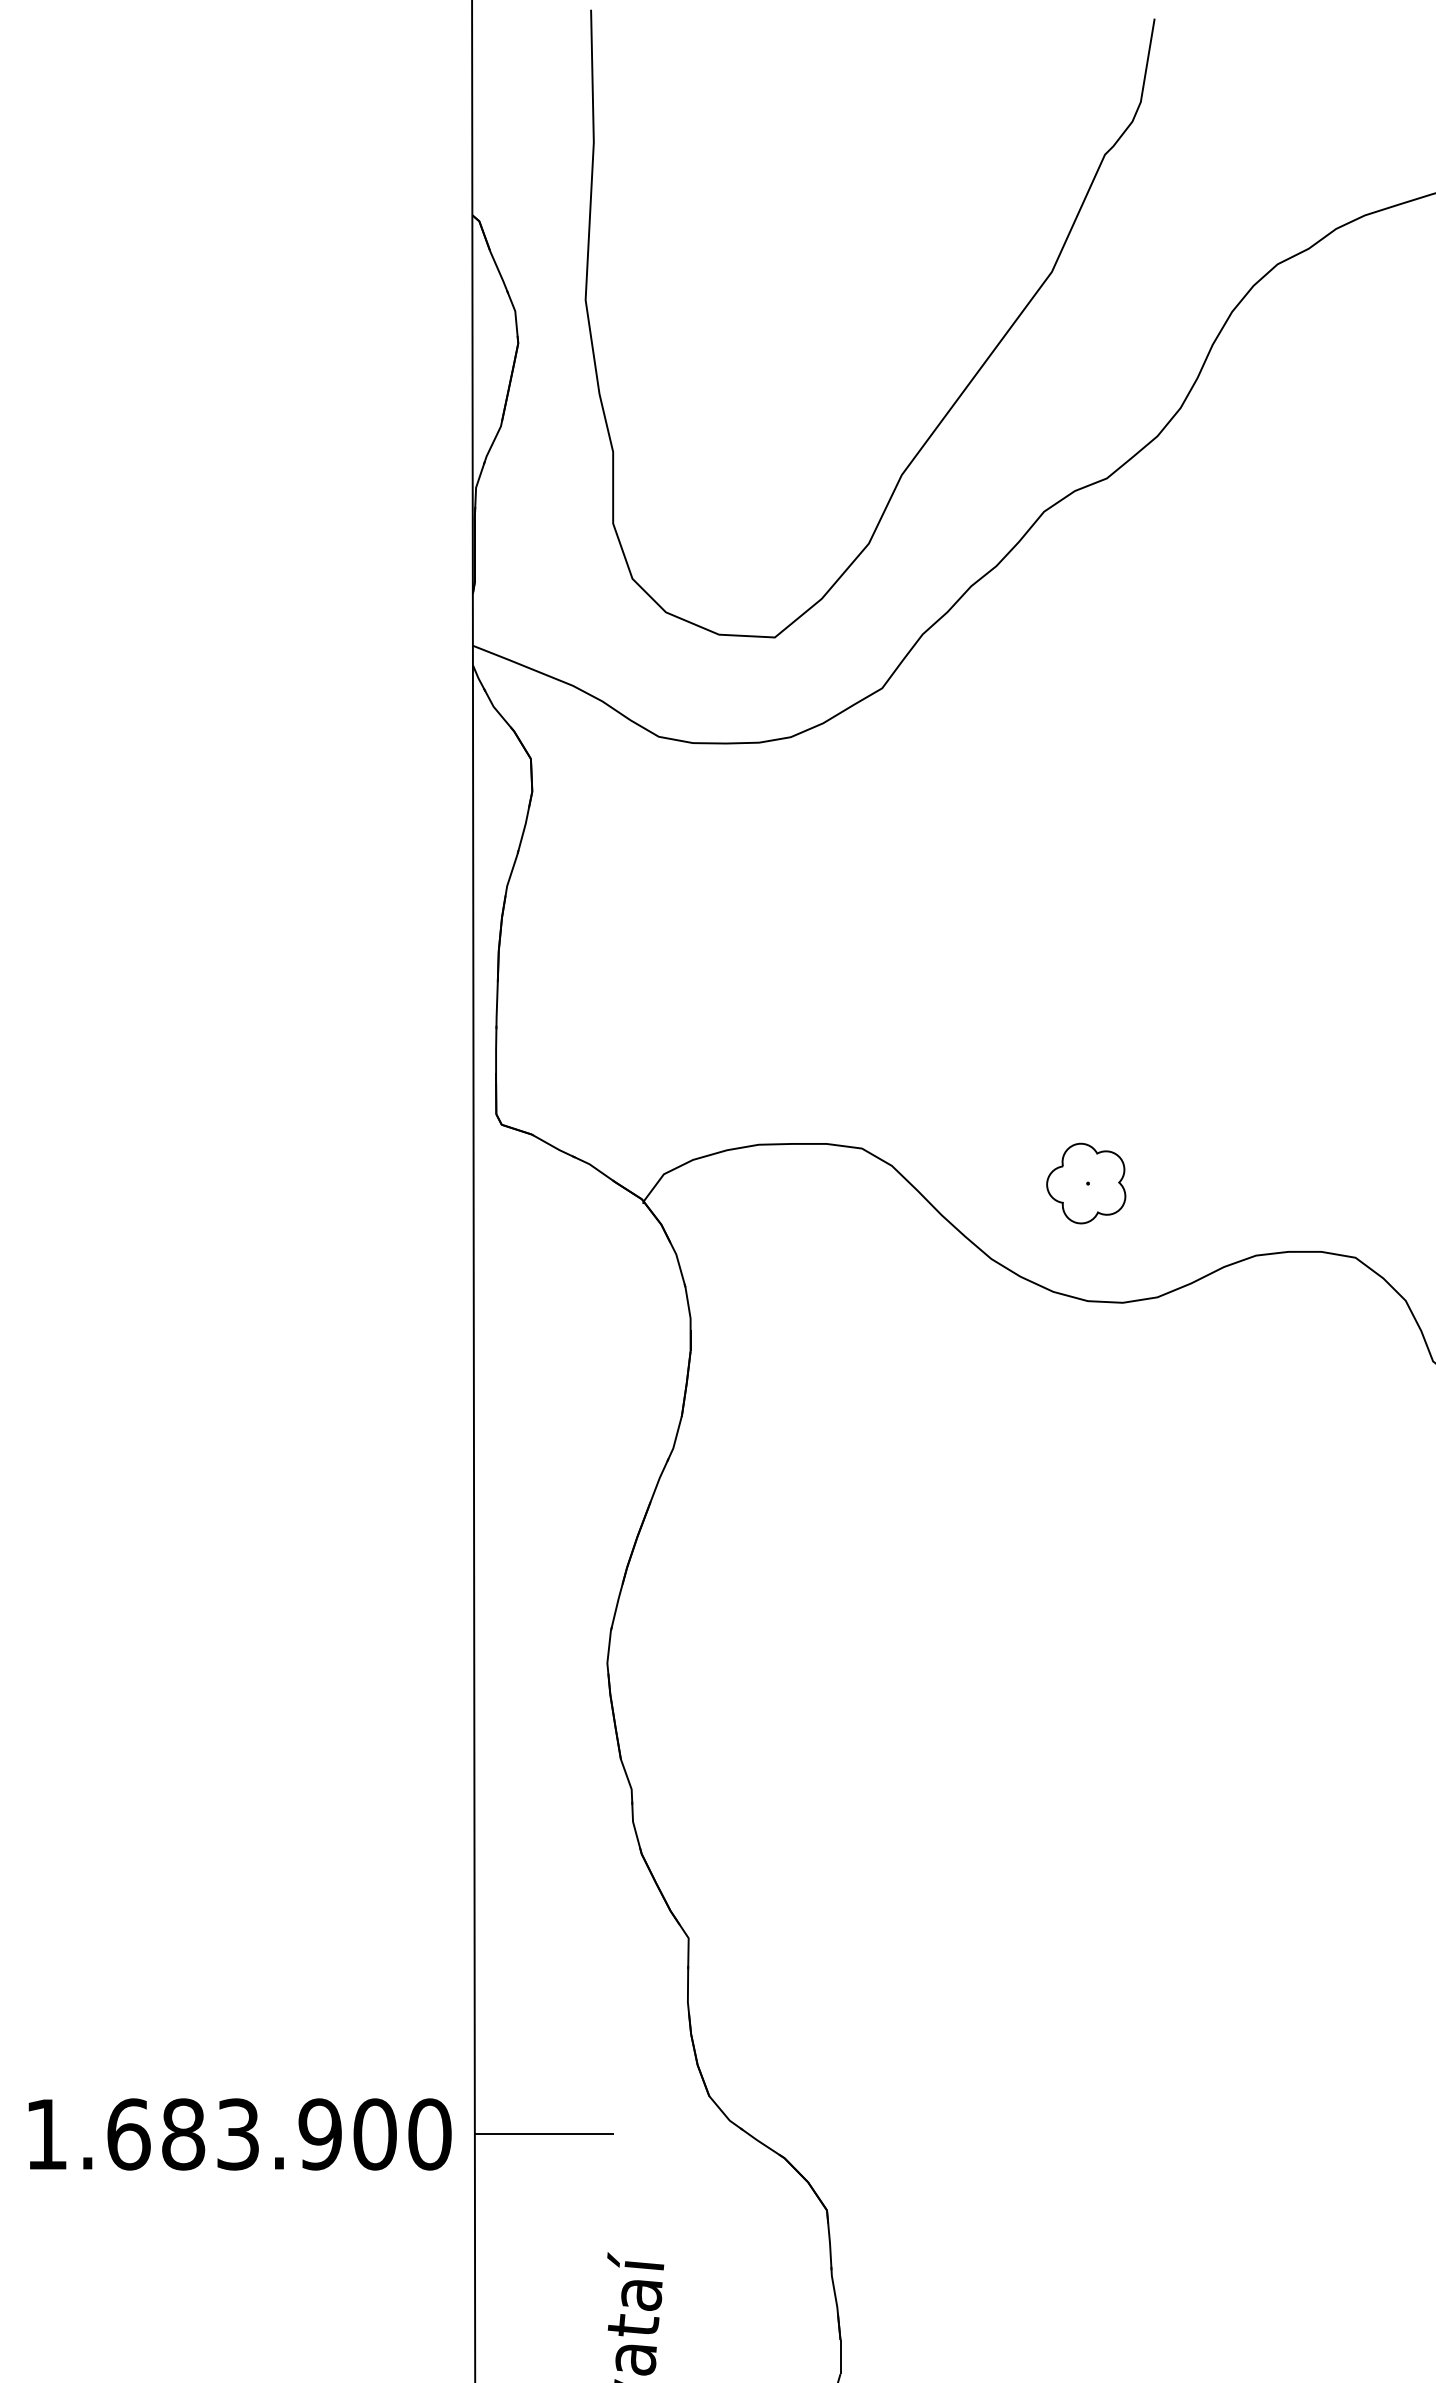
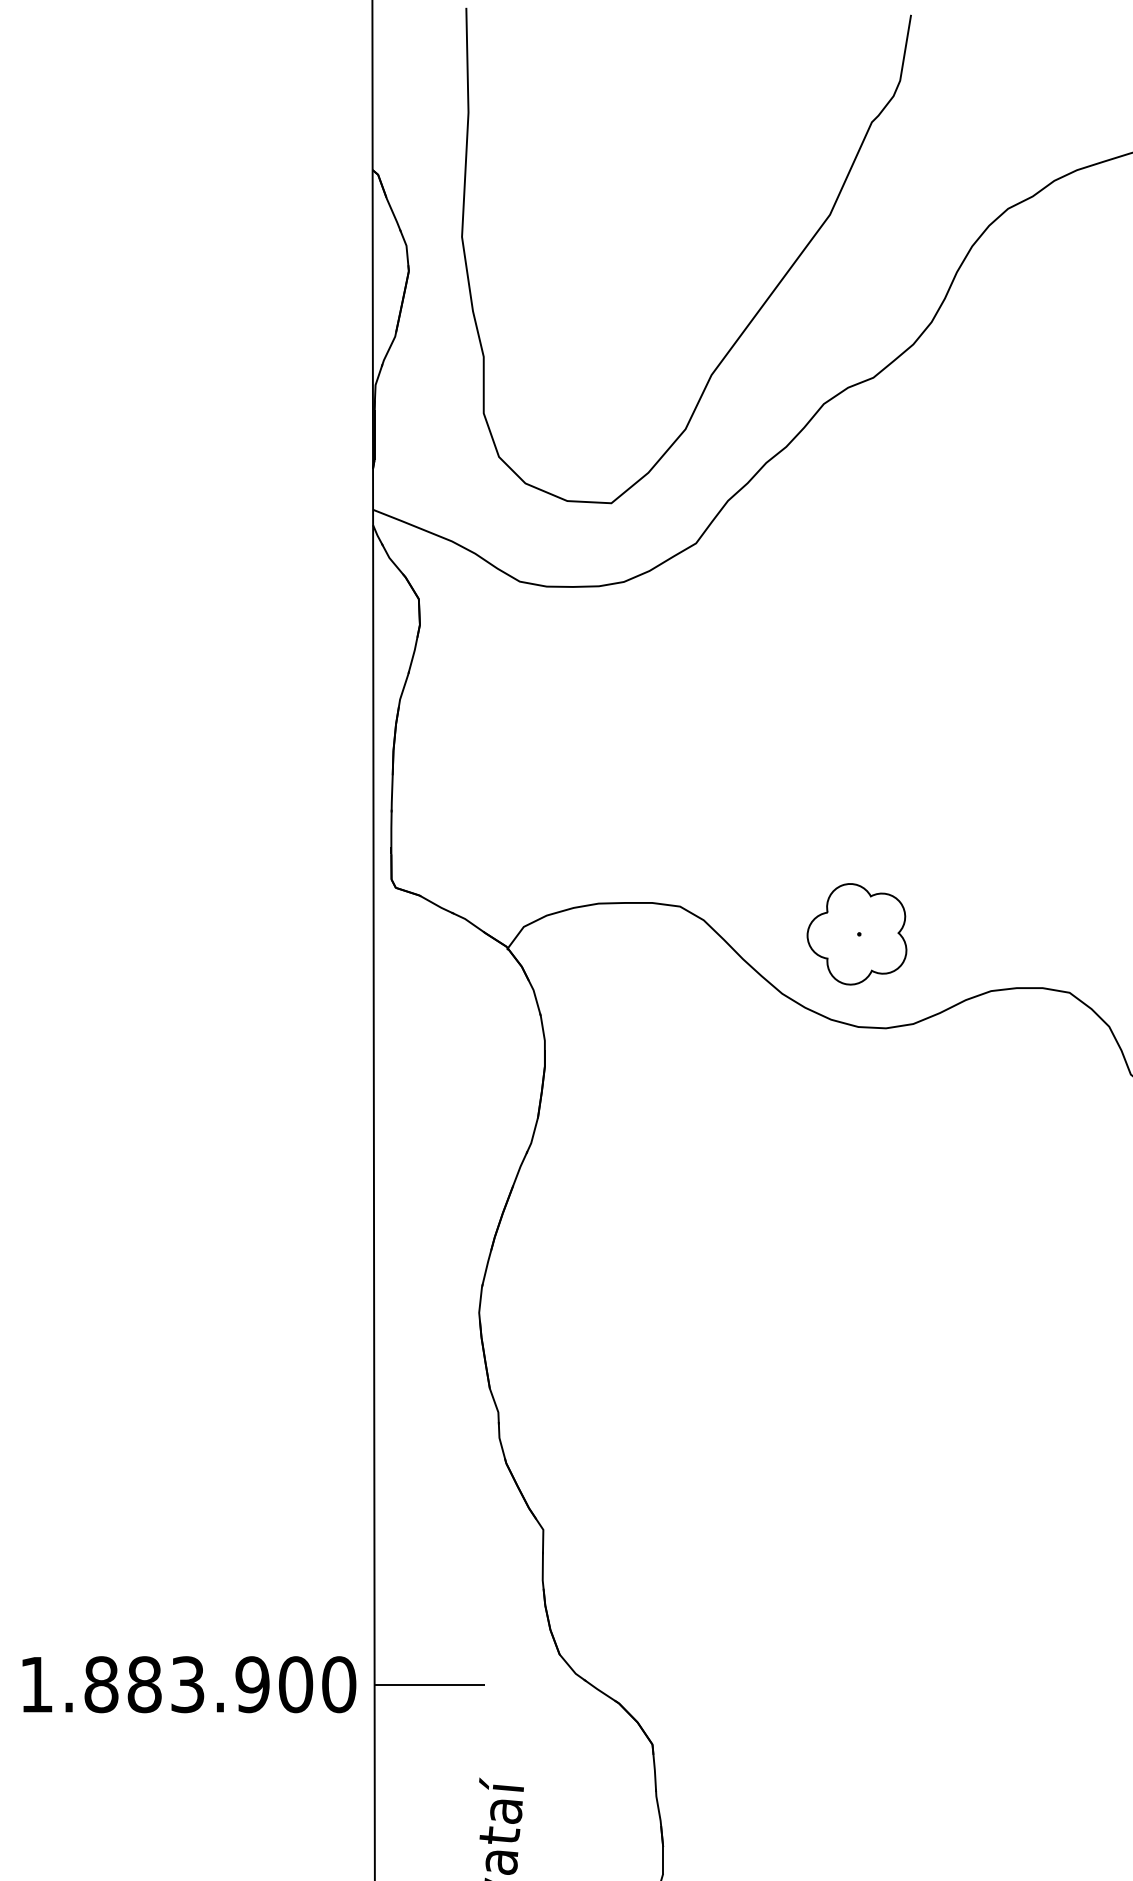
part: (1086, 1183) -> (857, 934), size x1.6
text: (128, 2134) -> (101, 1684), 1.683.900 -> 1.883.900

